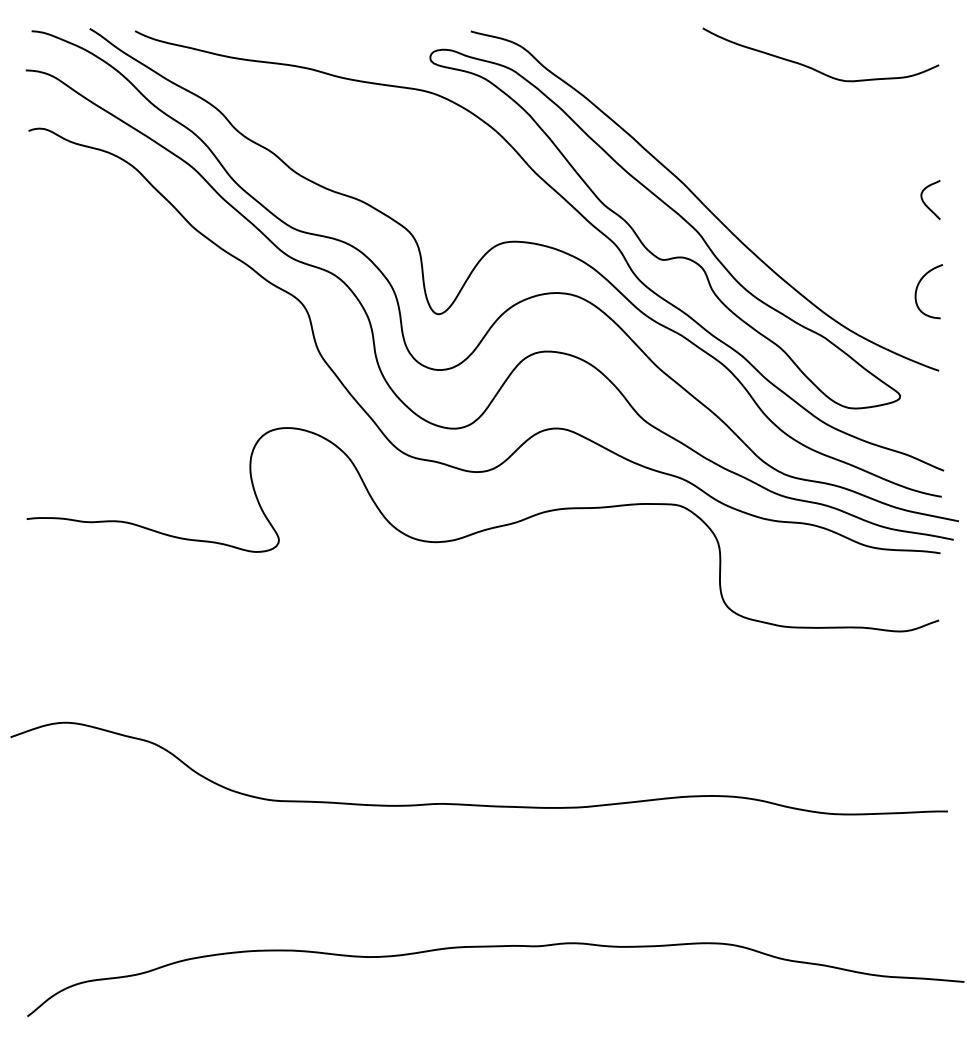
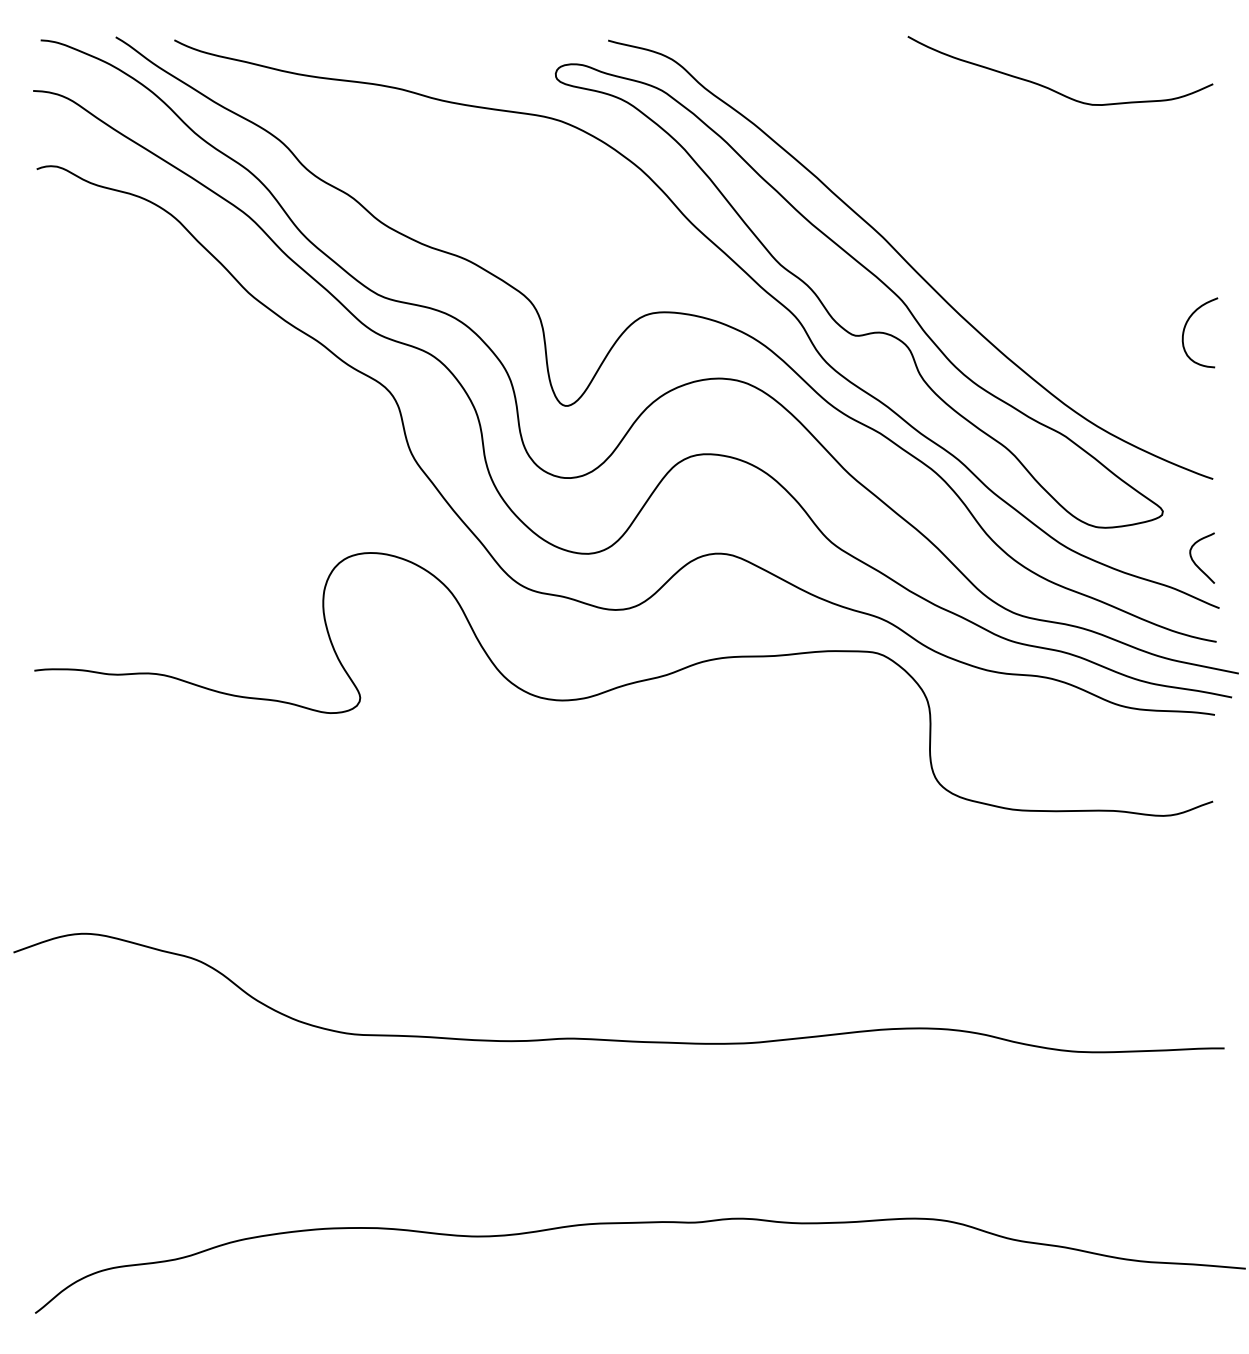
curve: (924, 201) -> (1194, 560), moved
curve: (917, 290) -> (1185, 331), moved

